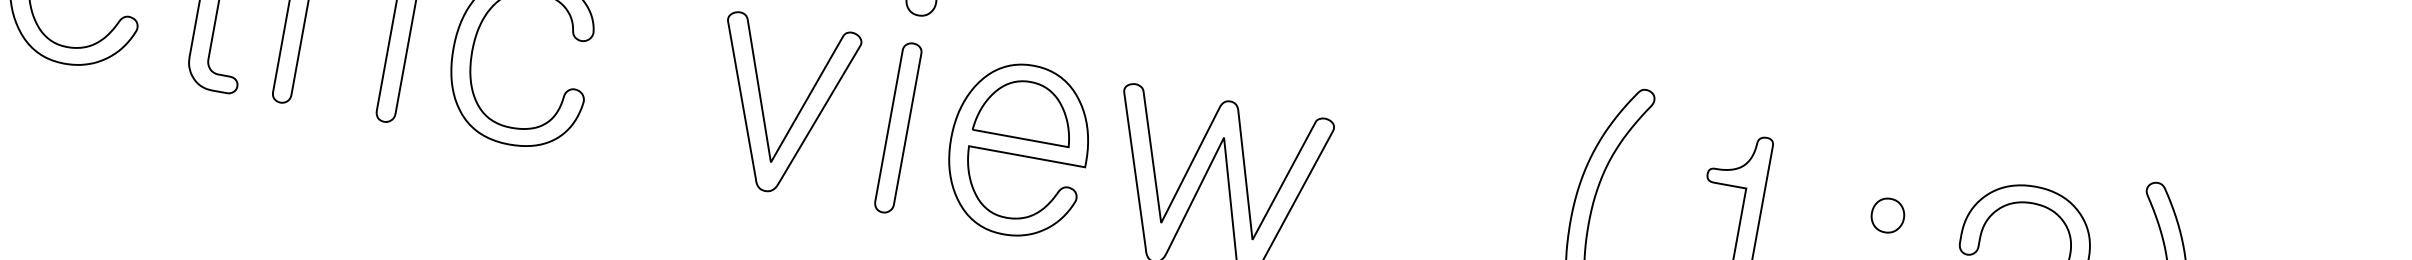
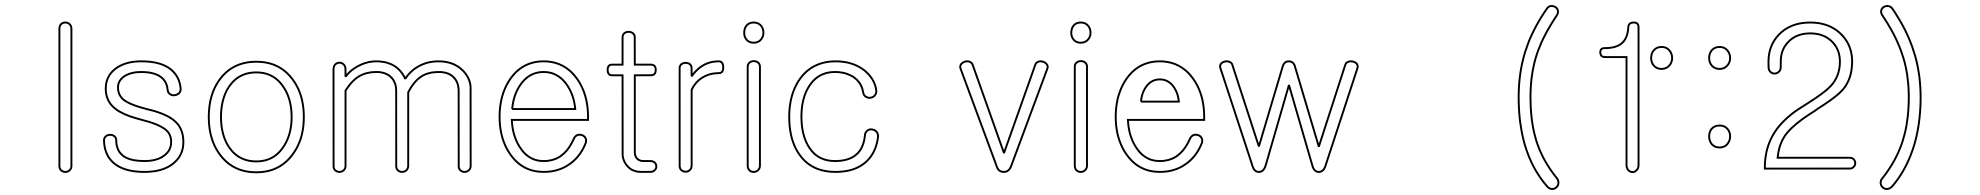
part: (1025, 110) -> (1159, 90), size x0.6
part: (1799, 198) -> (1661, 57), added

